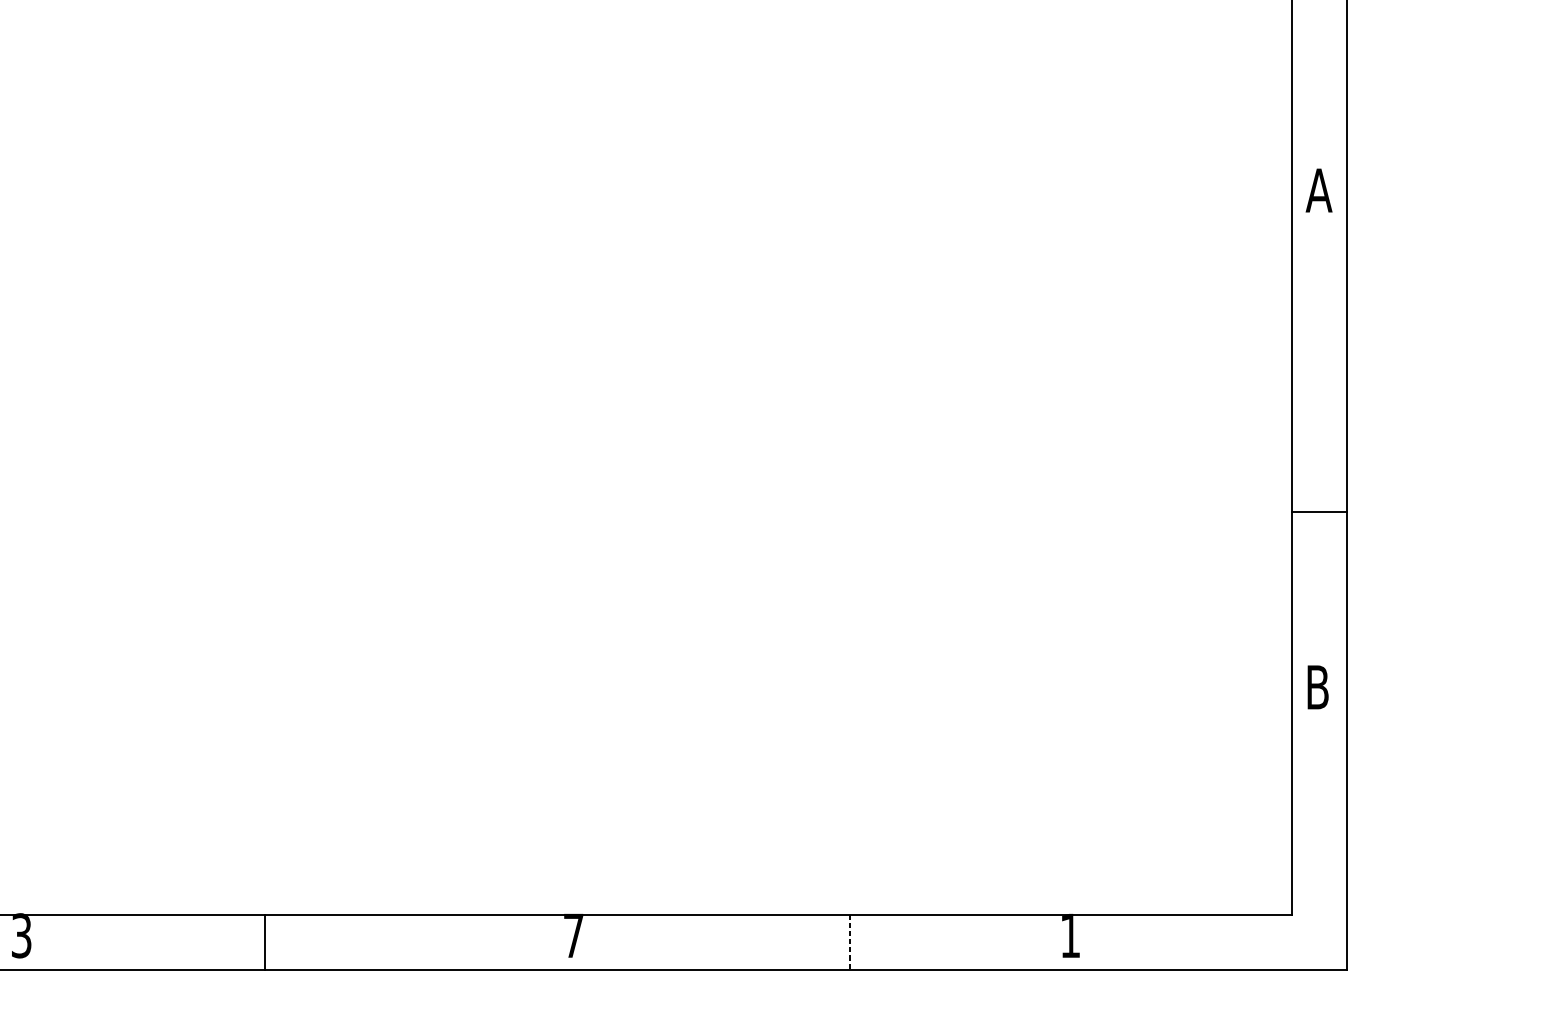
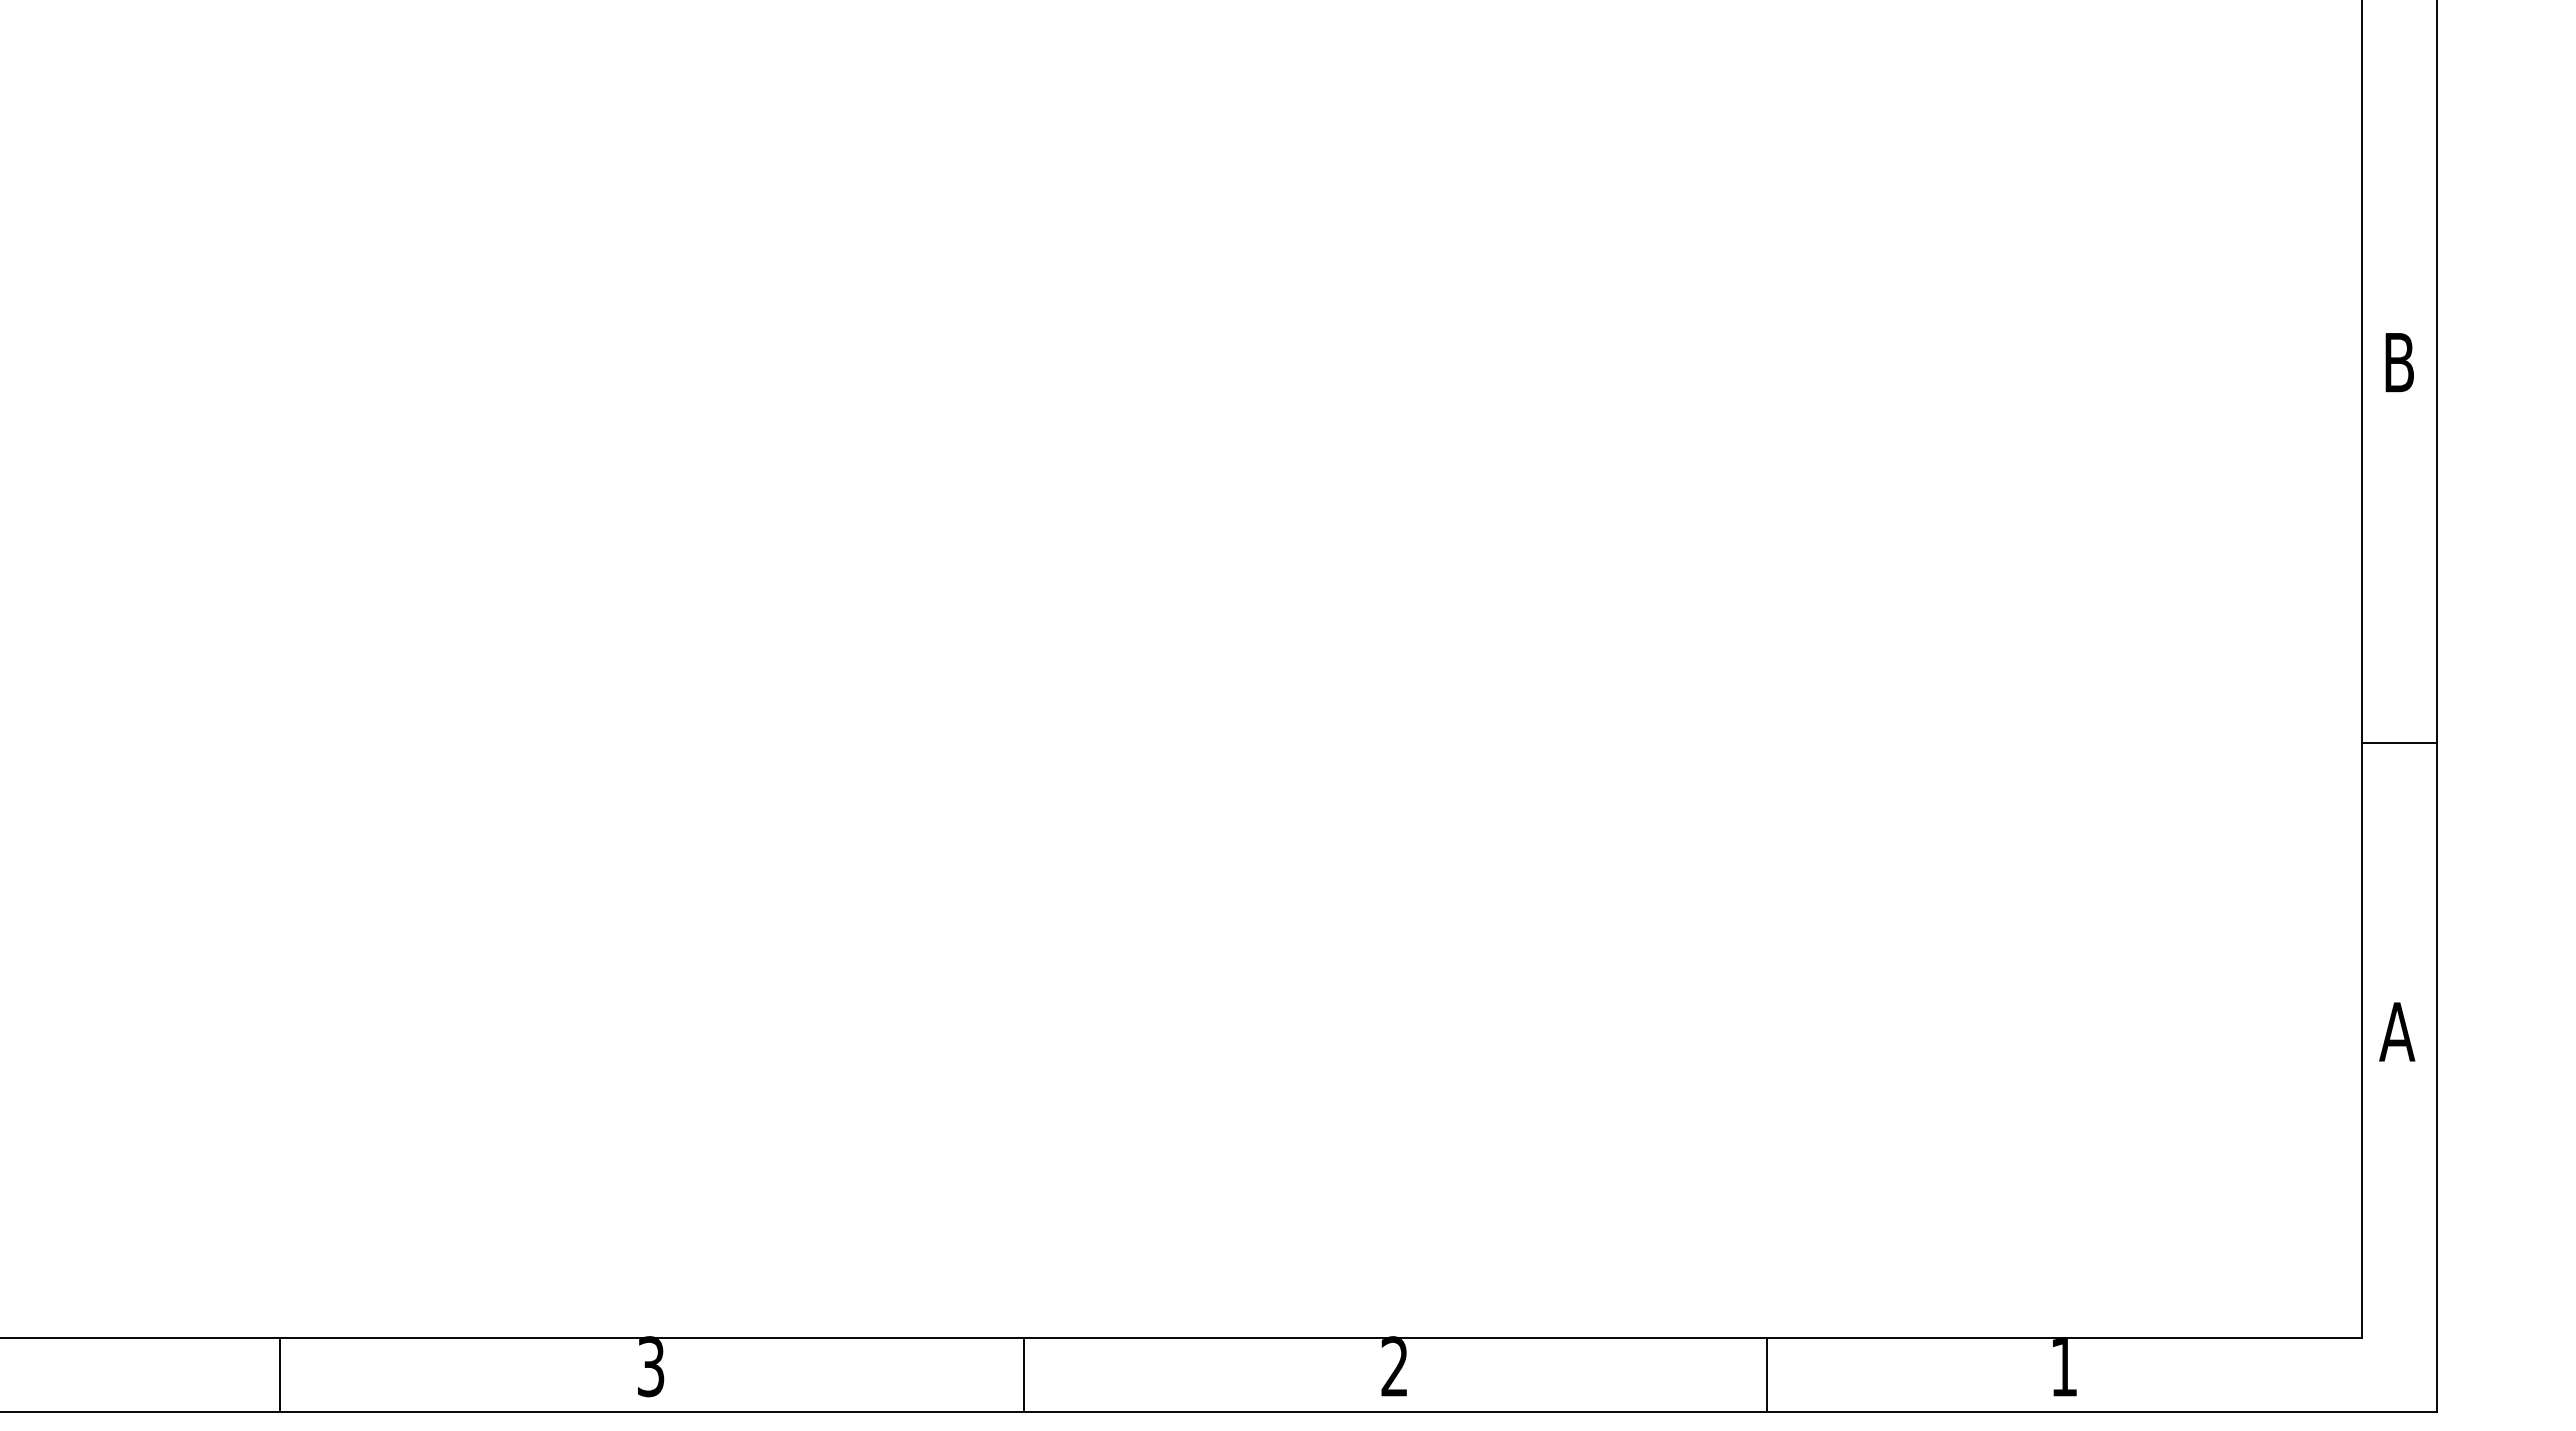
text: (1319, 190) -> (2399, 362), A -> B
line: (1319, 511) -> (2399, 743), moved
text: (1317, 687) -> (2397, 1031), B -> A
text: (573, 935) -> (1394, 1366), 7 -> 2
line: (264, 942) -> (1023, 1375), moved
line: (850, 942) -> (1767, 1375), dashed -> solid

